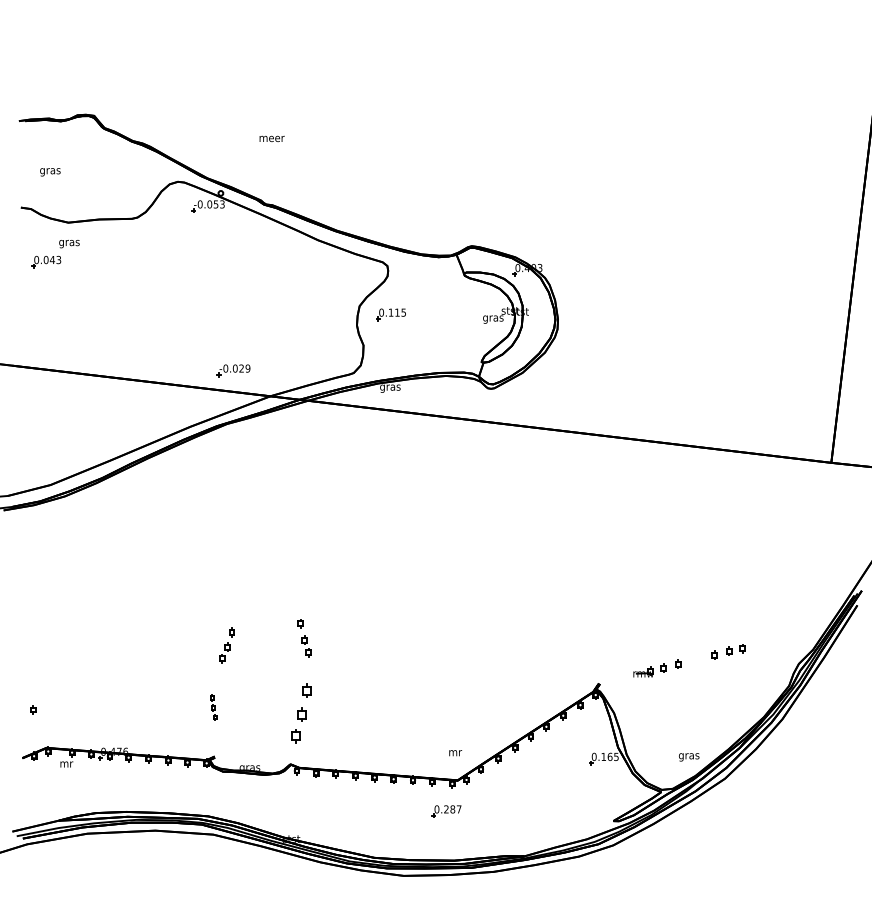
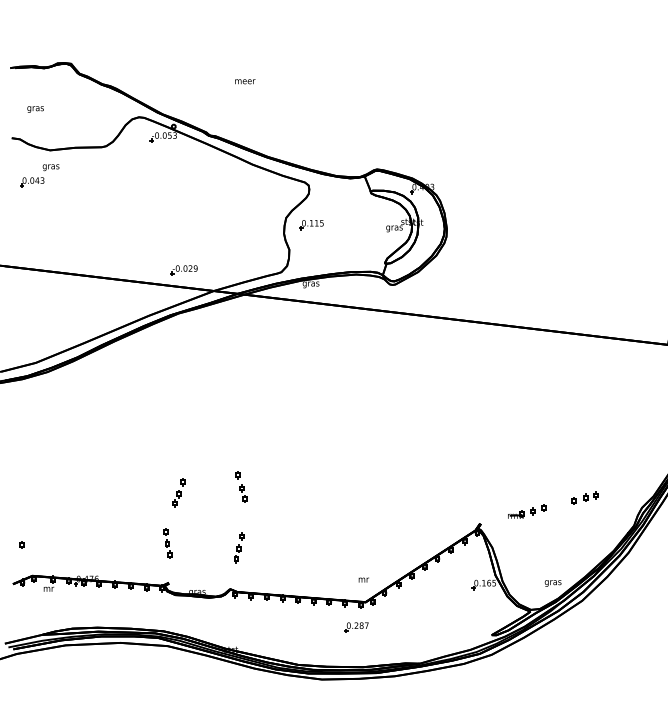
text: (271, 138) -> (244, 81), moved
part: (213, 707) -> (167, 543), size x1.43
part: (301, 713) -> (239, 547), size x0.62

